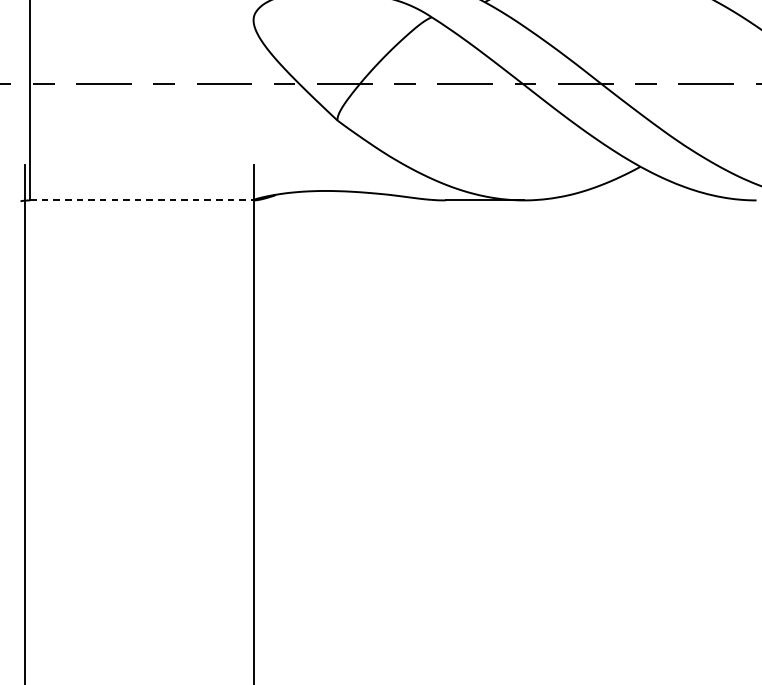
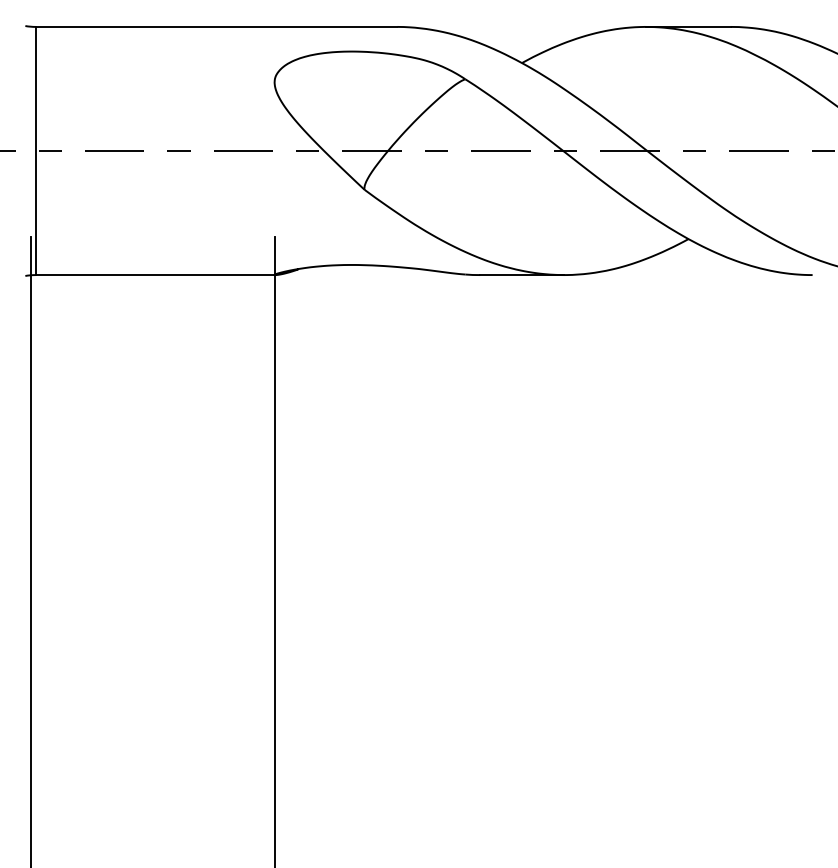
line: (143, 200) -> (156, 275), dashed -> solid

